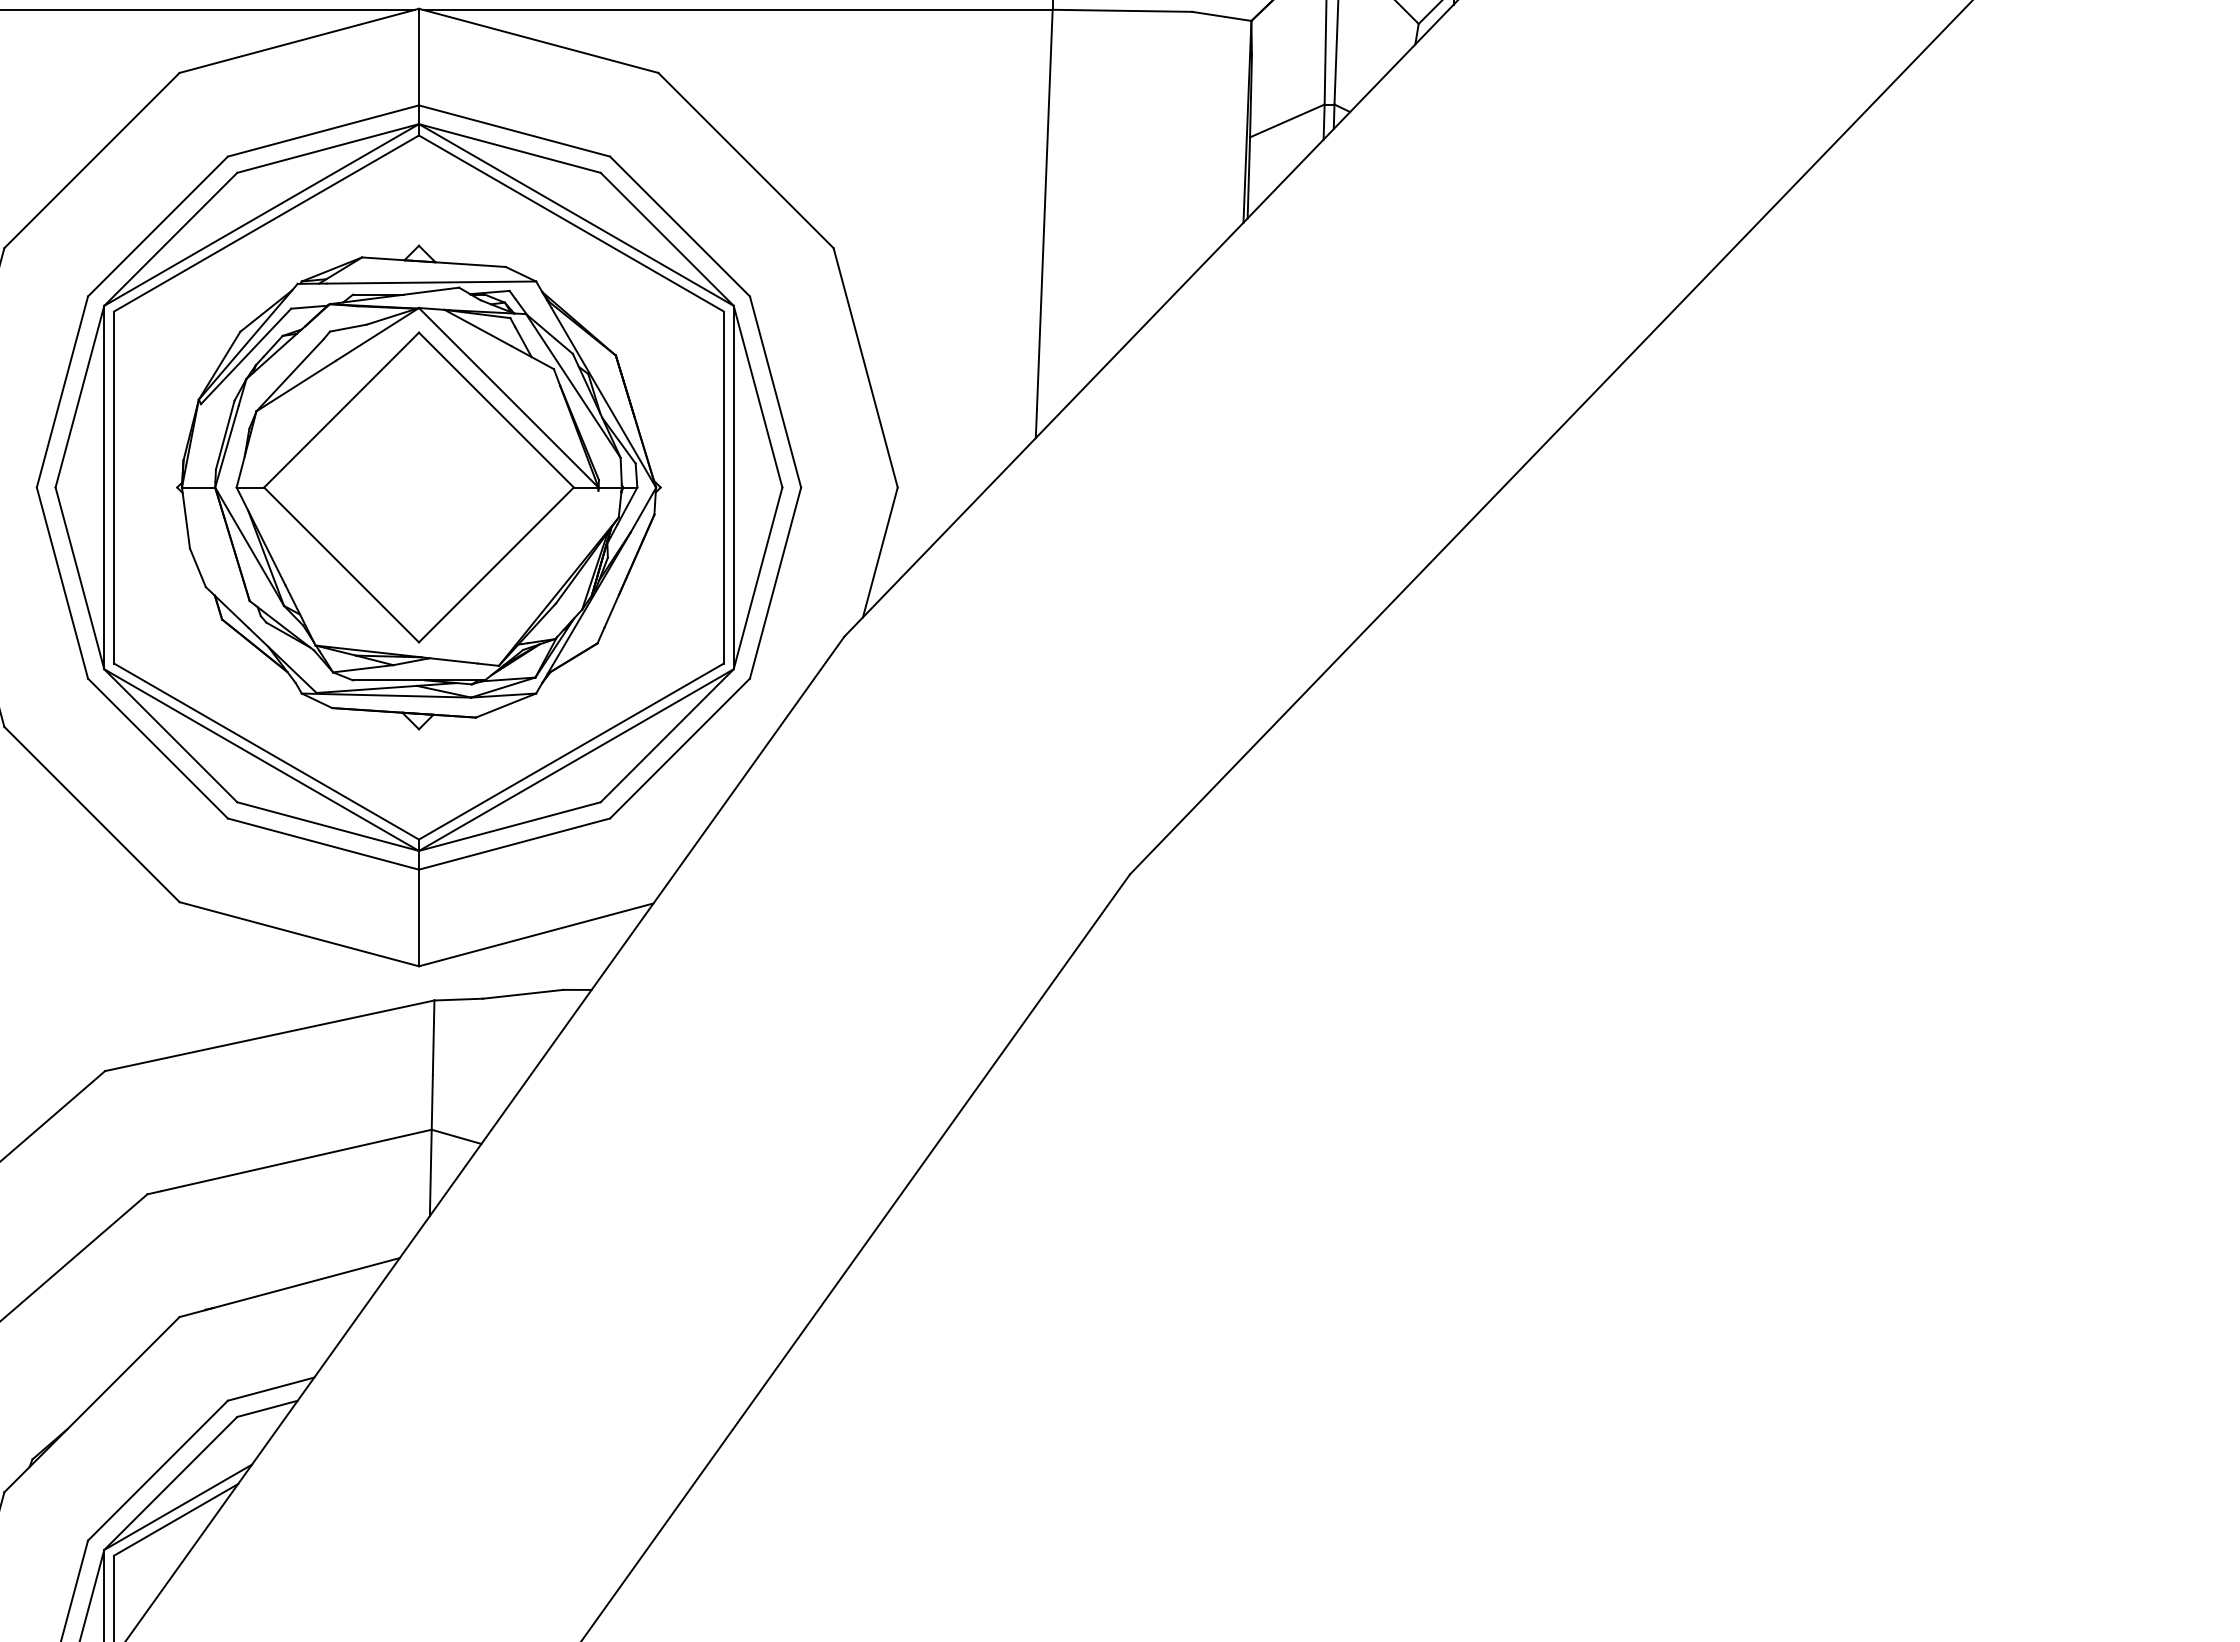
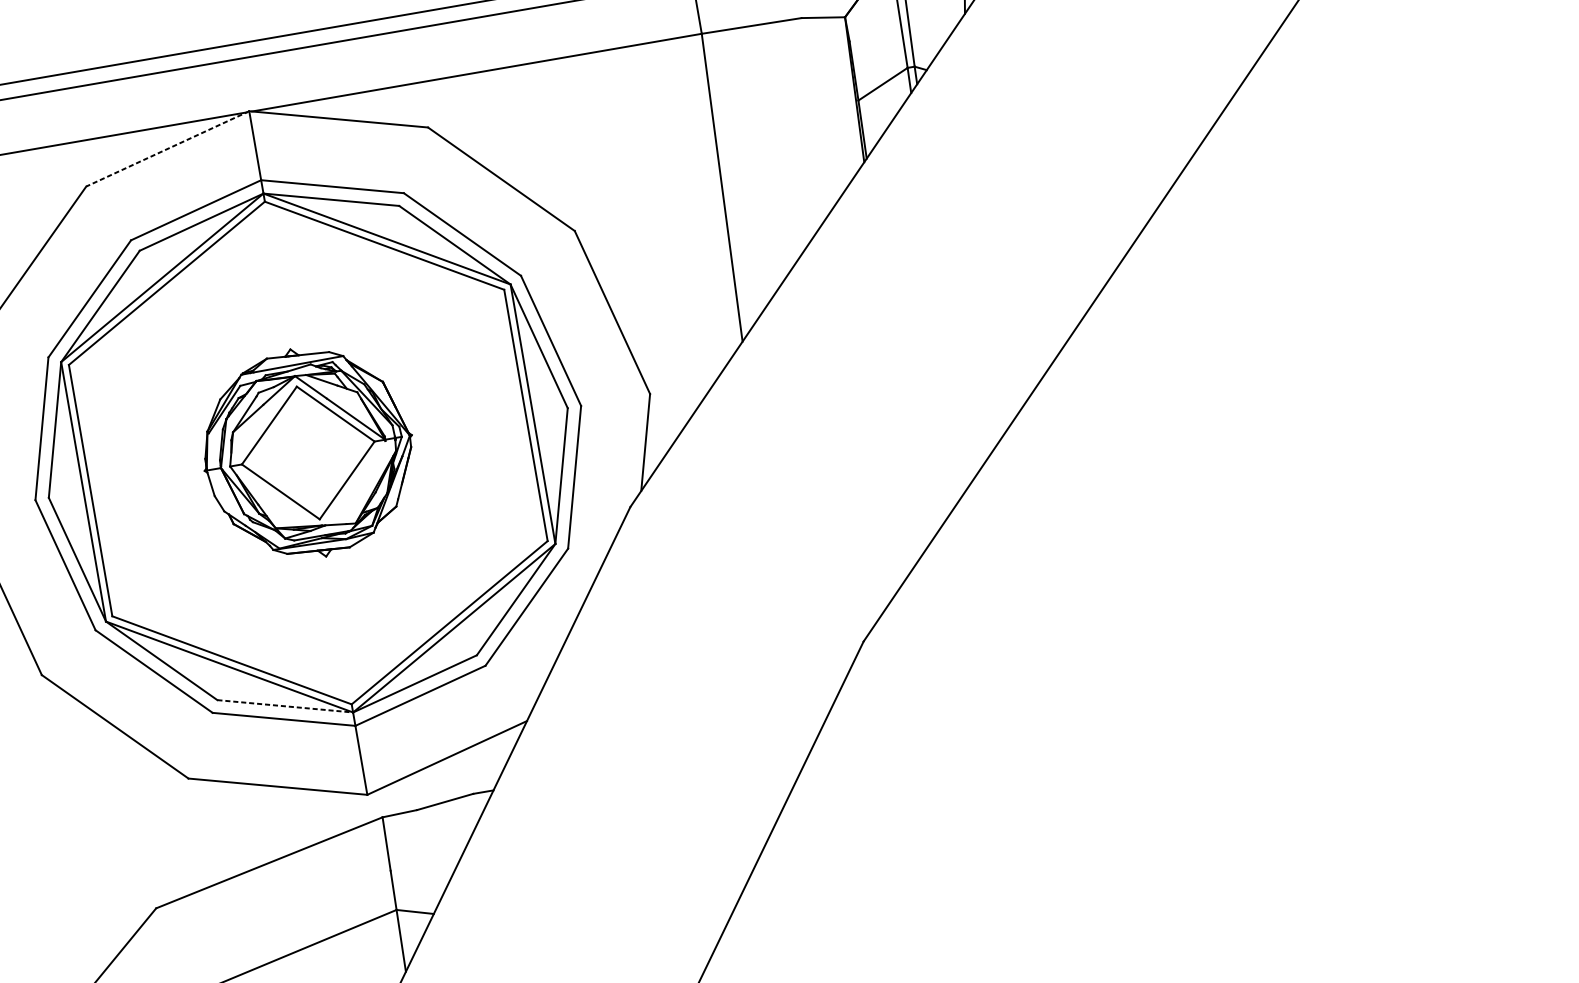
line: (299, 40) -> (167, 148), solid -> dashed
part: (418, 487) -> (307, 453), size x0.6
line: (328, 826) -> (285, 706), solid -> dashed

